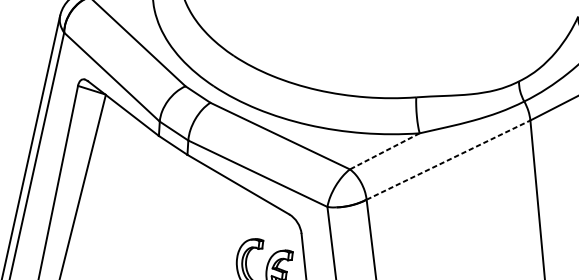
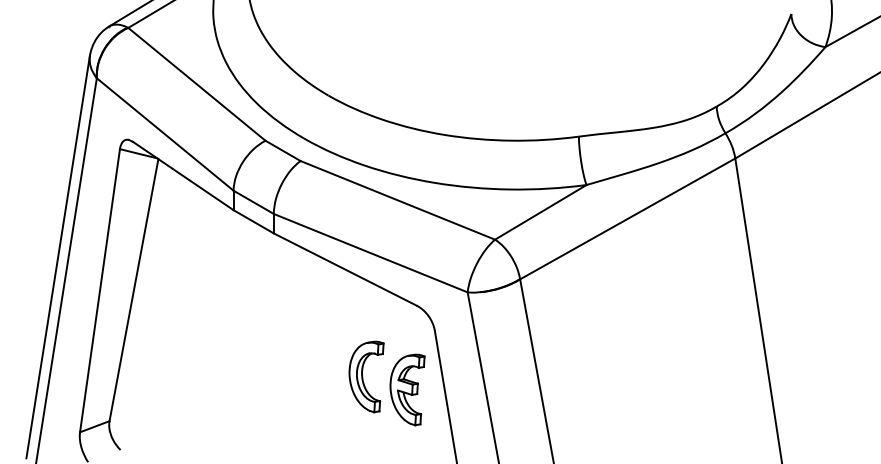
line: (384, 151) -> (540, 212), dashed -> solid
line: (449, 159) -> (628, 218), dashed -> solid

